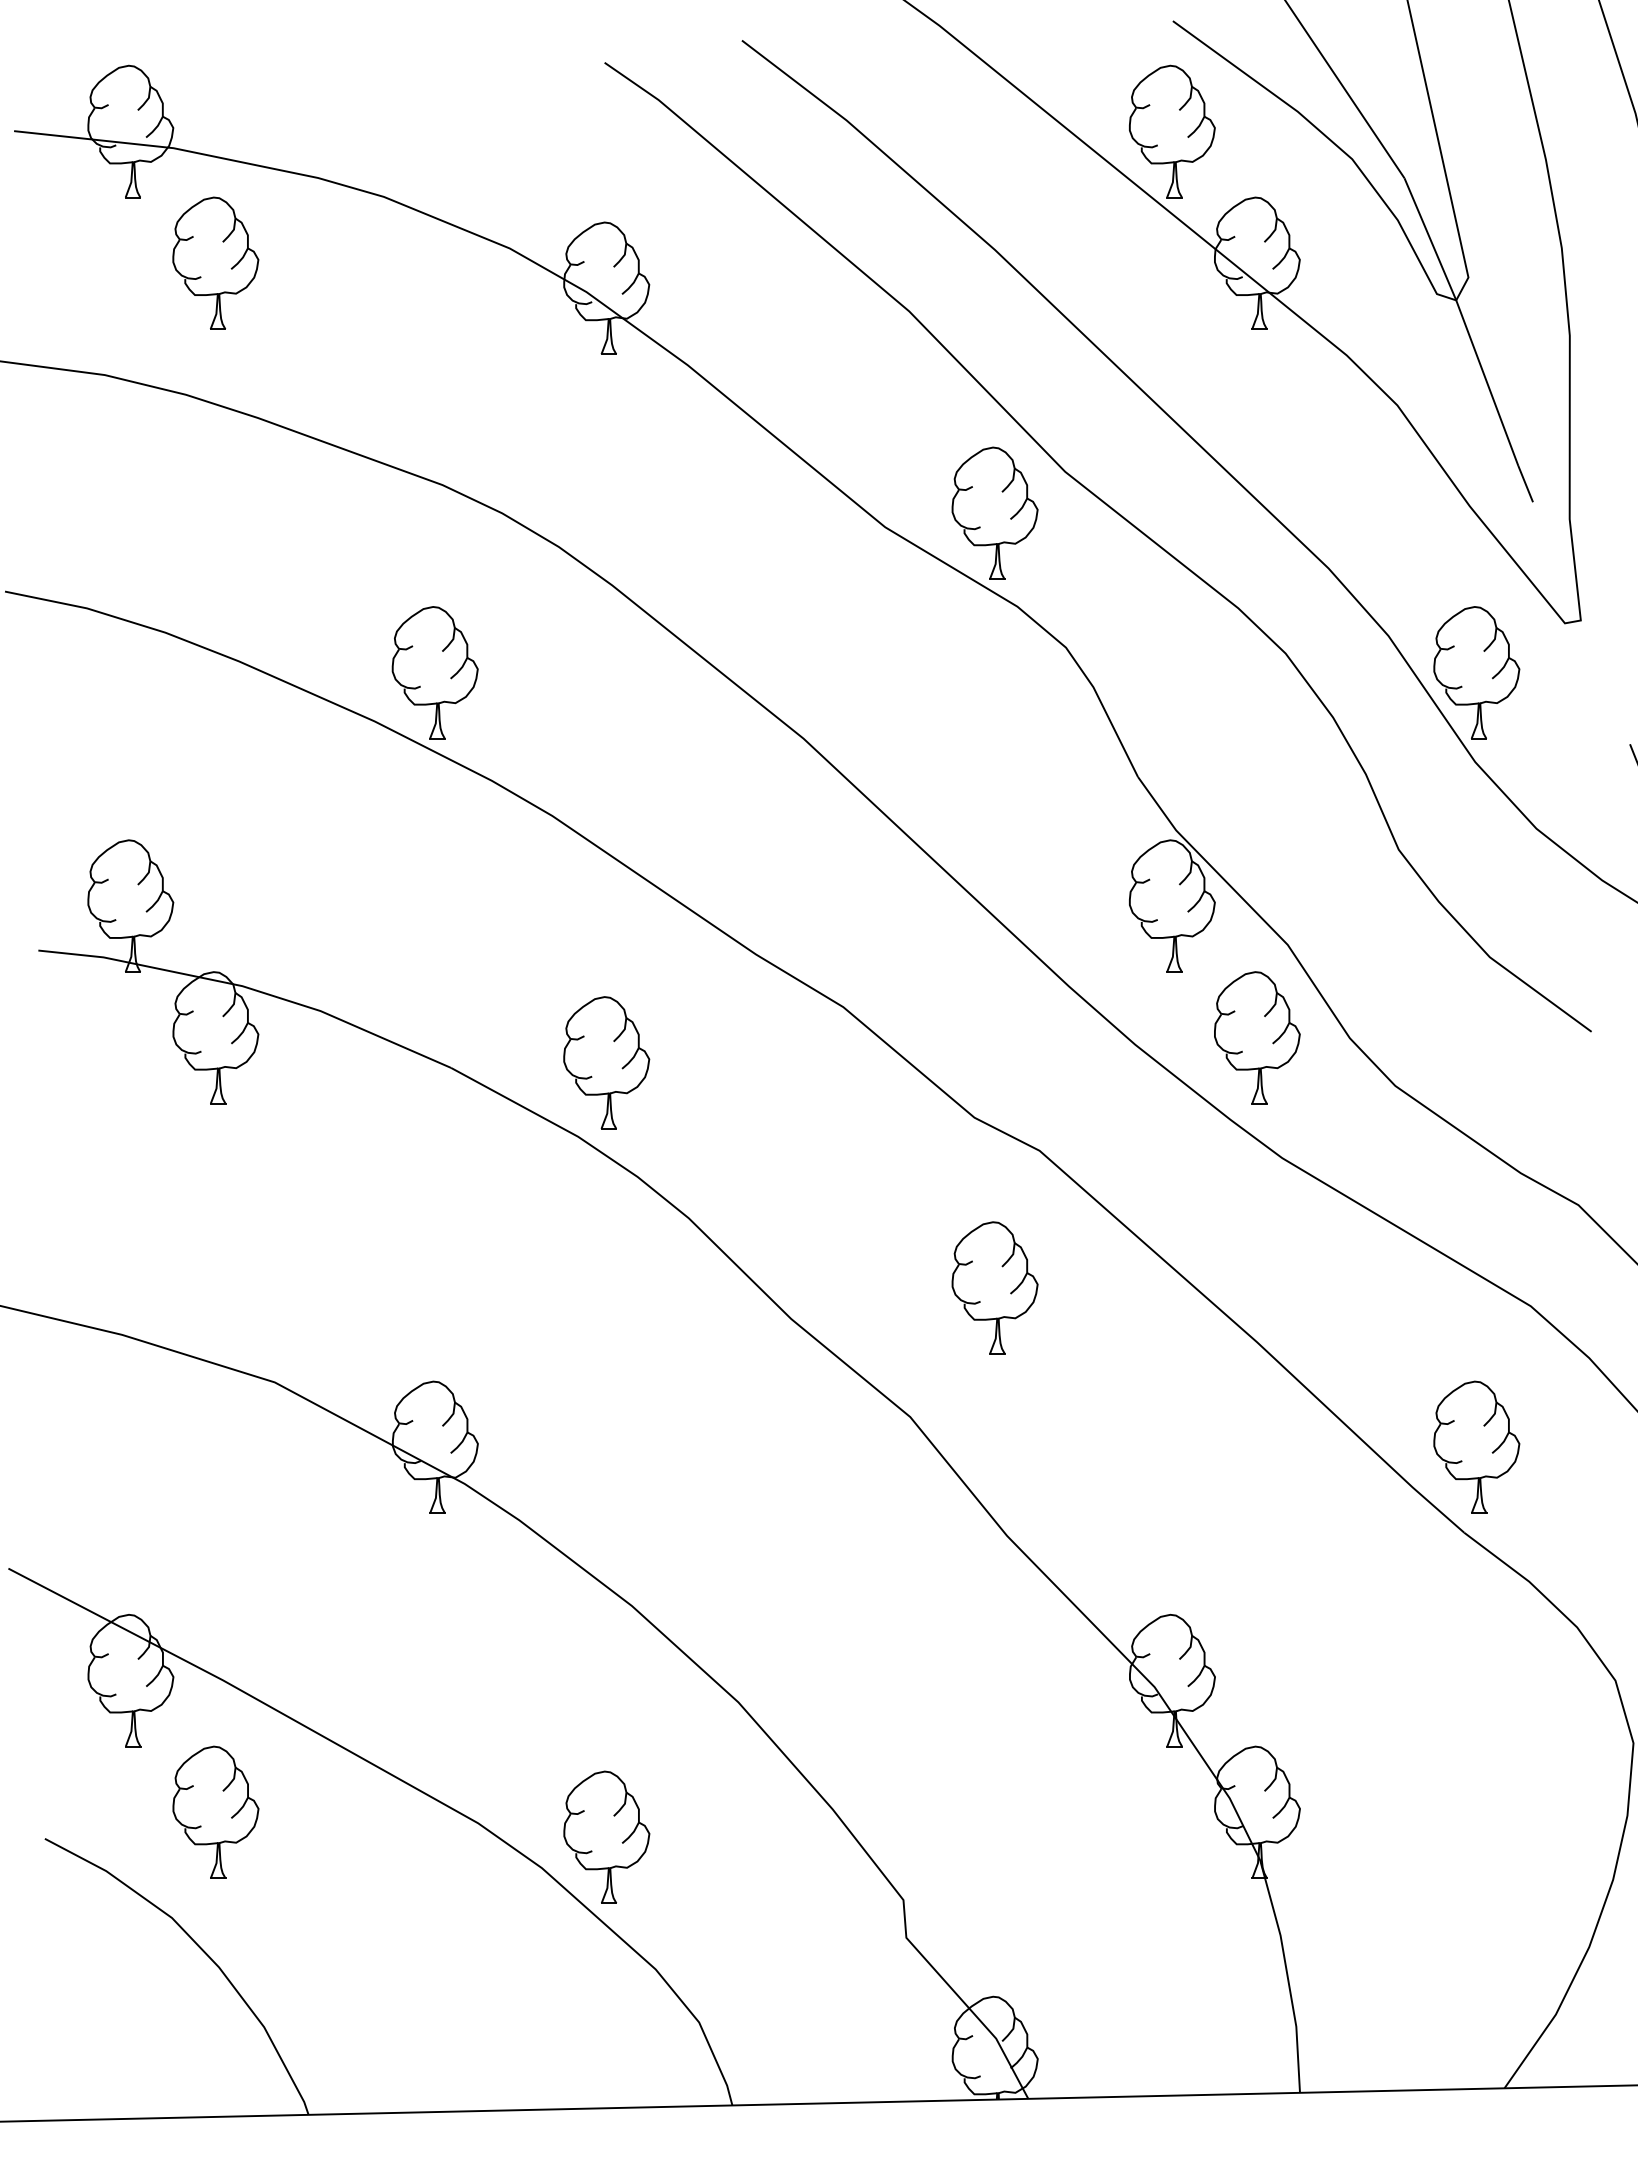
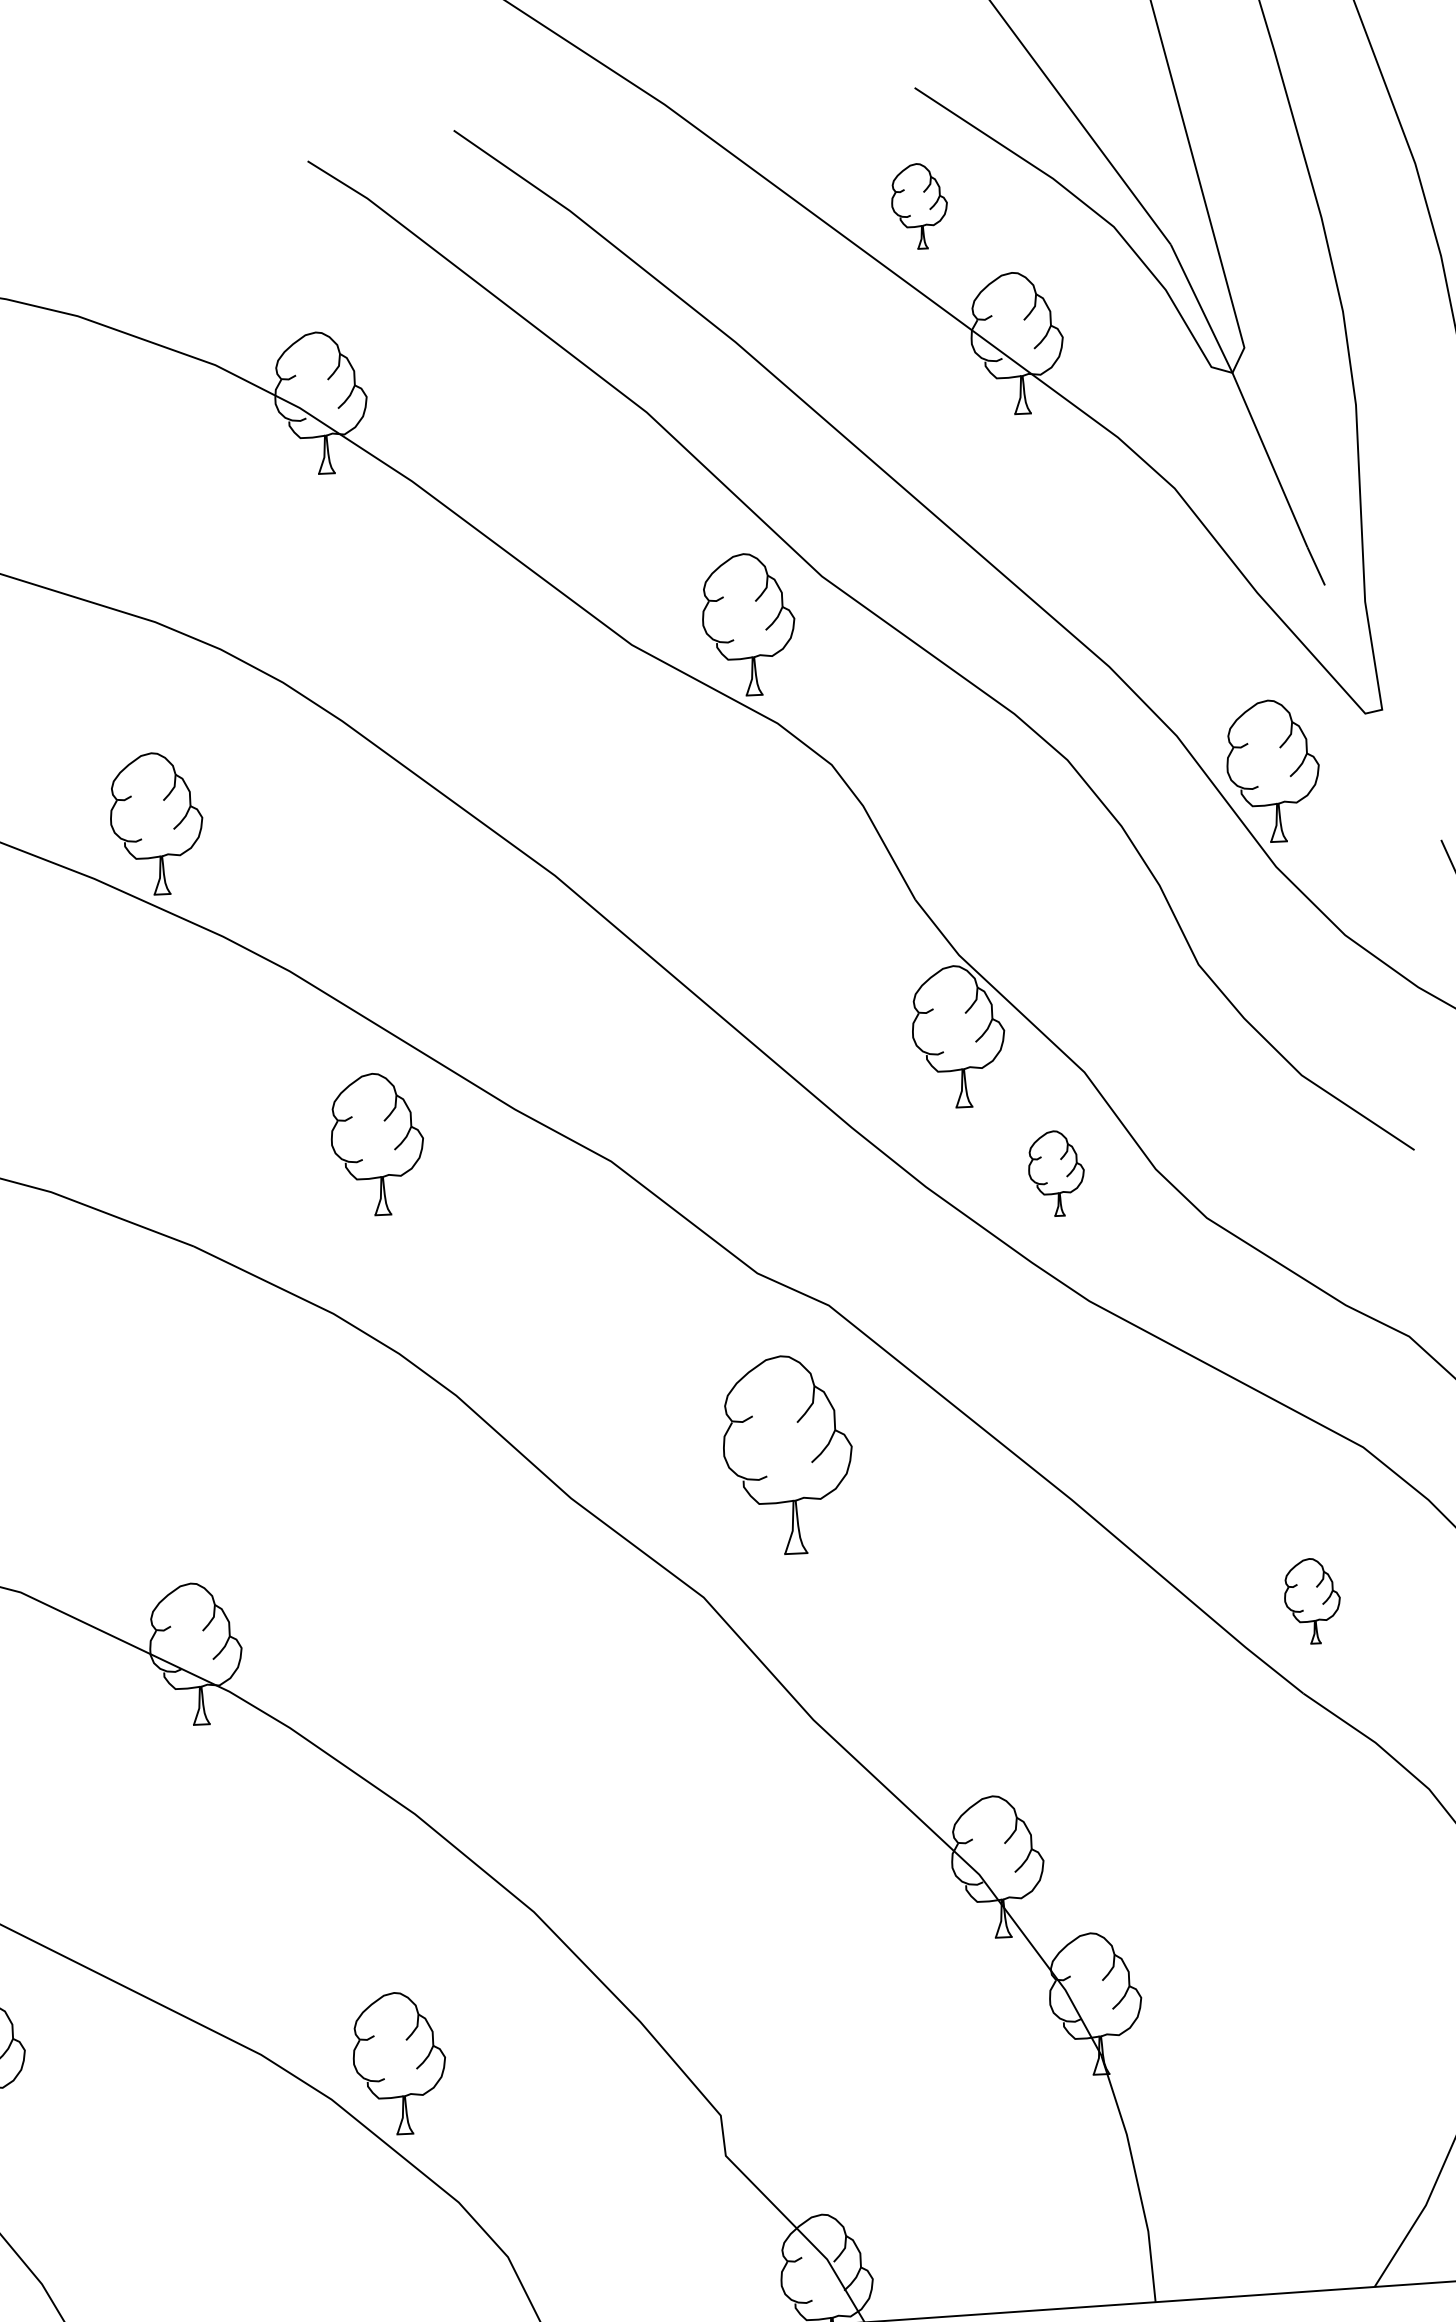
part: (1172, 131) -> (919, 206), size x0.6
part: (1257, 1037) -> (1056, 1173), size x0.6
part: (606, 1062) -> (377, 1143), moved
part: (994, 1287) -> (787, 1454), size x1.4
part: (1476, 1446) -> (1312, 1600), size x0.6

